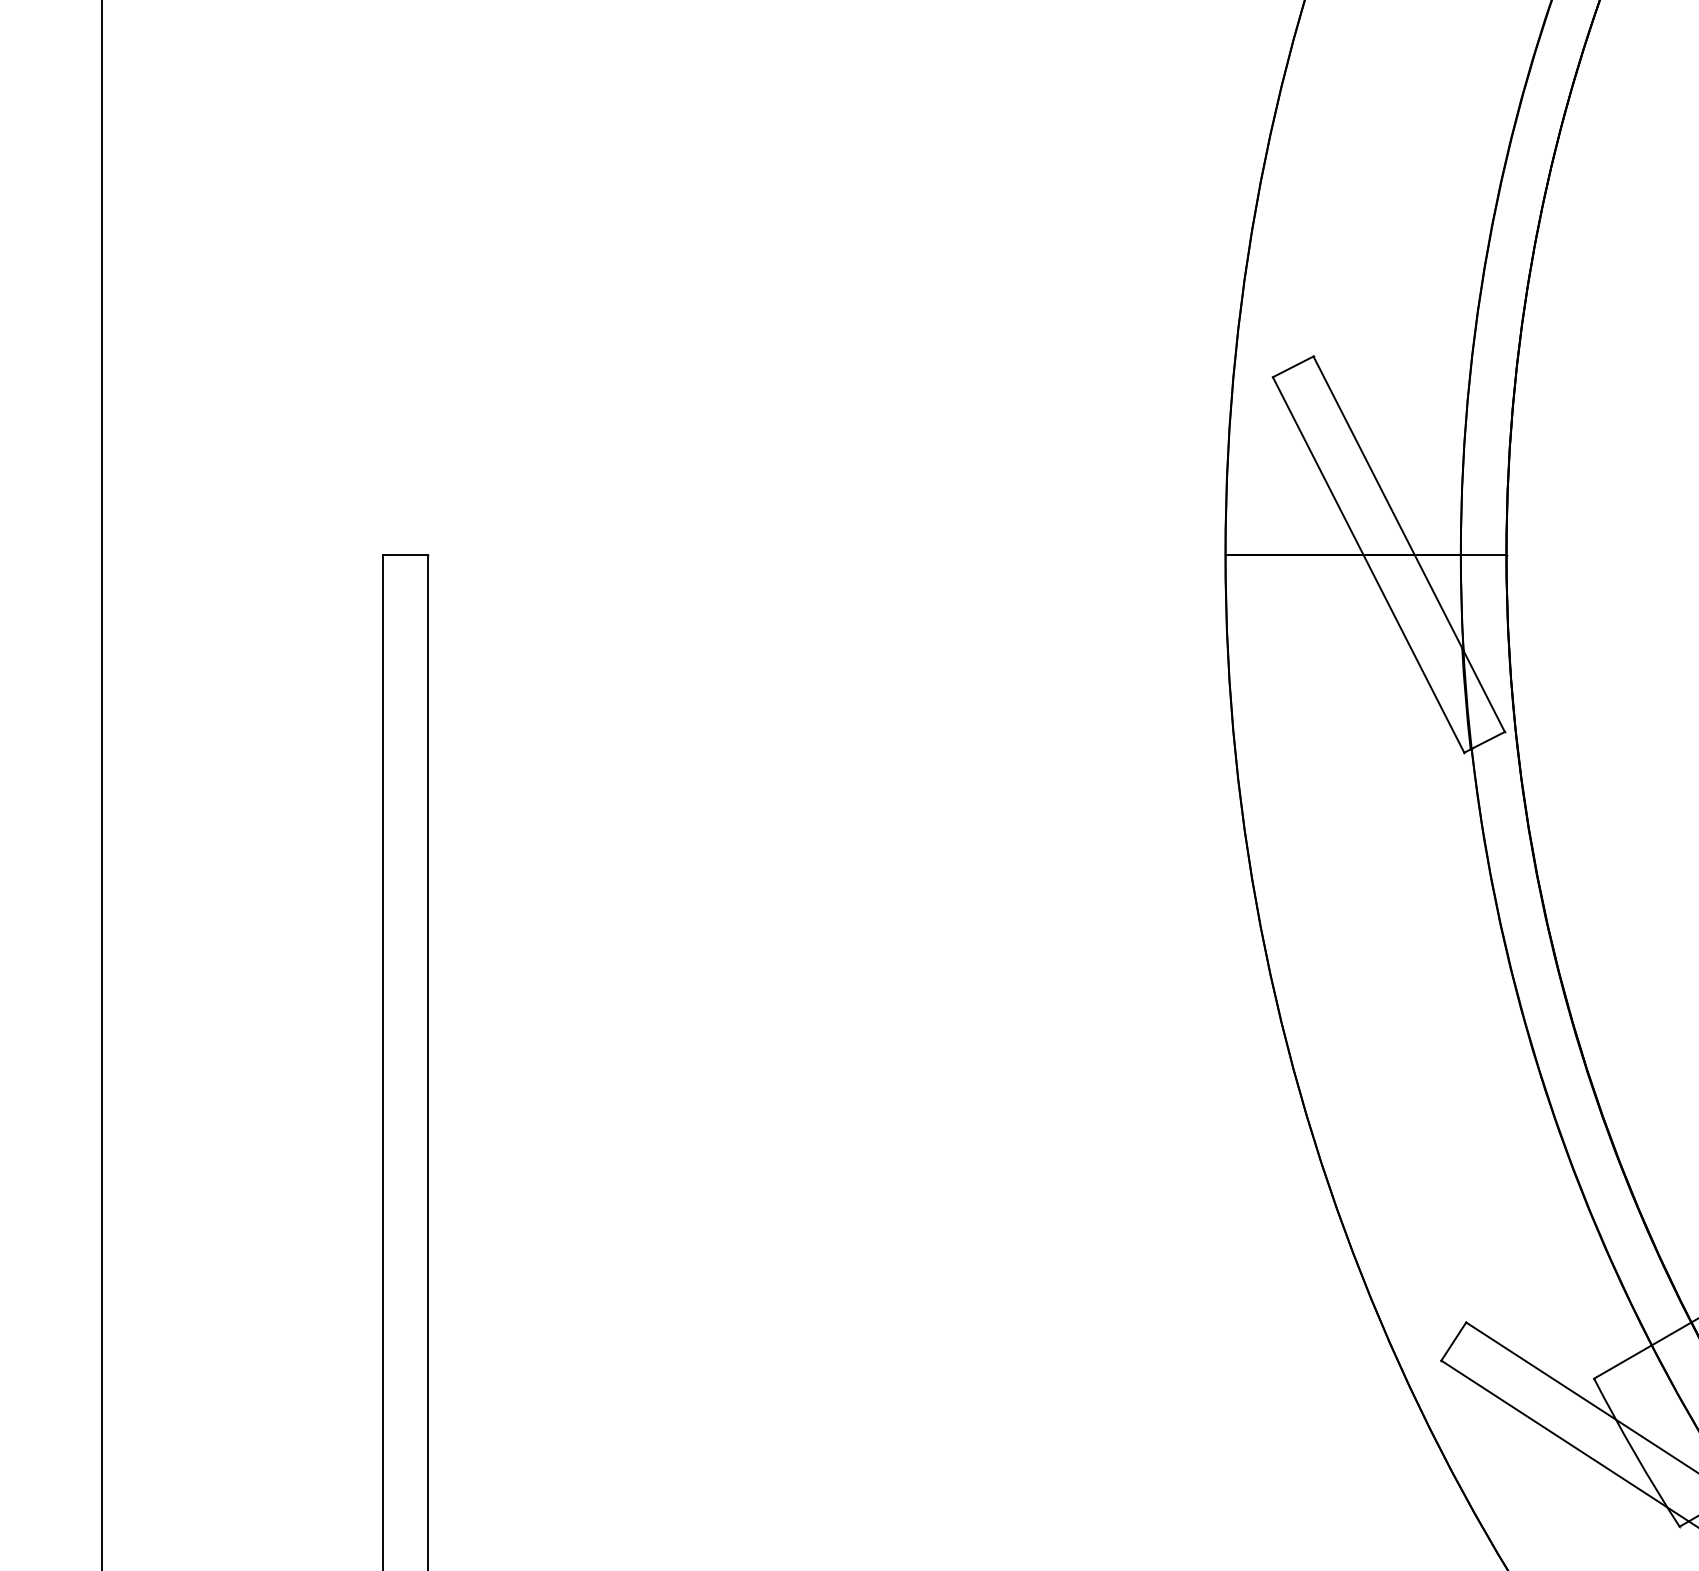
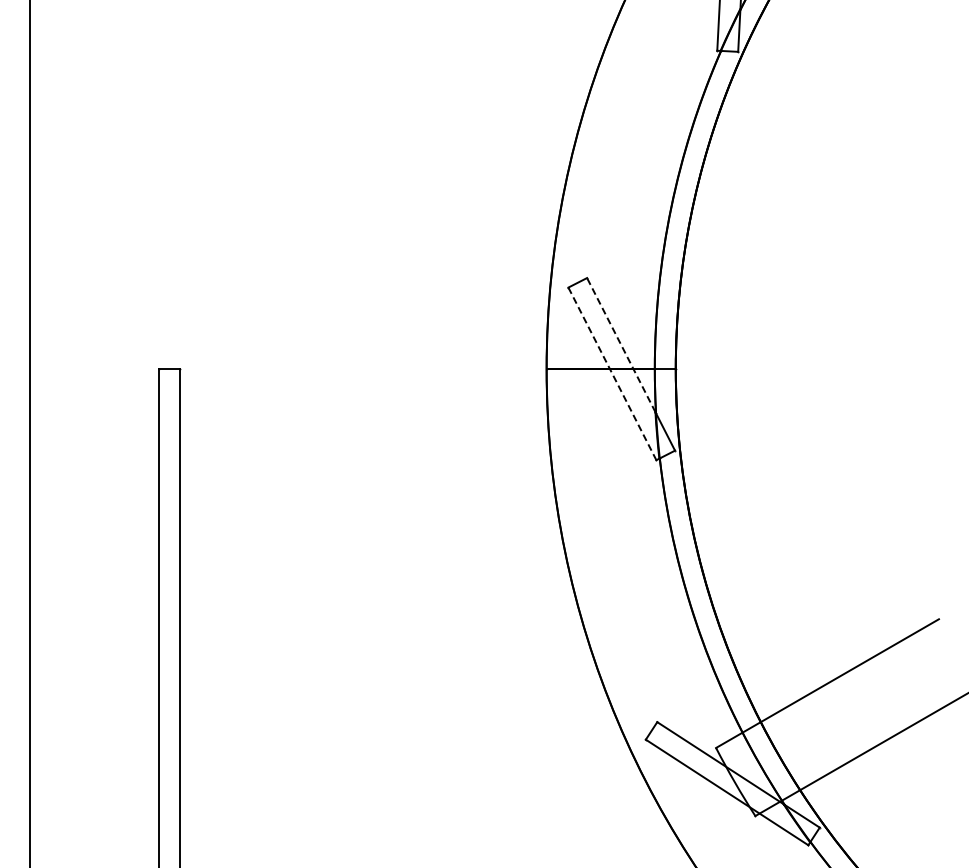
line: (1388, 501) -> (621, 344), solid -> dashed
line: (1368, 564) -> (612, 373), solid -> dashed

